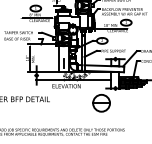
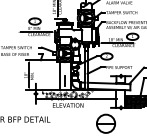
hatch: (52, 76) -> (53, 94), added

